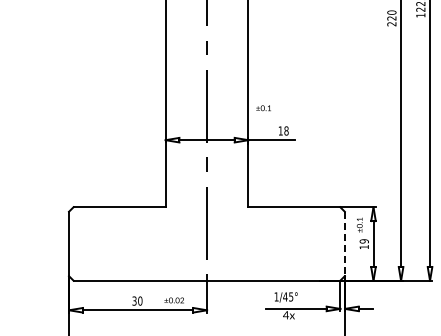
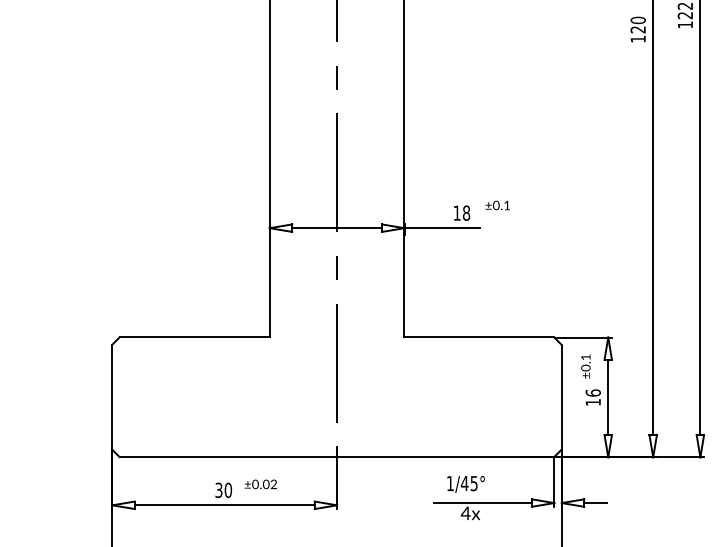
text: (391, 24) -> (637, 39), 220 -> 120
text: (263, 108) -> (497, 205), moved
text: (363, 241) -> (591, 393), 19 -> 16
line: (344, 244) -> (561, 398), dashed -> solid
text: (173, 300) -> (259, 484), moved

